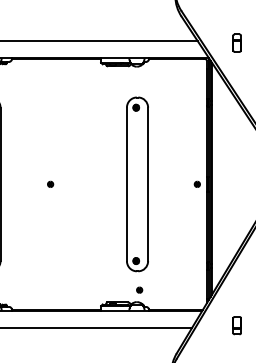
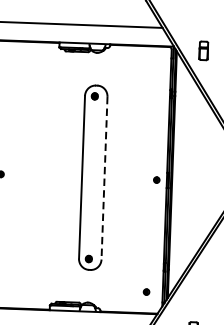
part: (236, 42) -> (203, 50), moved
line: (148, 184) -> (104, 178), solid -> dashed
part: (139, 289) -> (146, 291), moved

